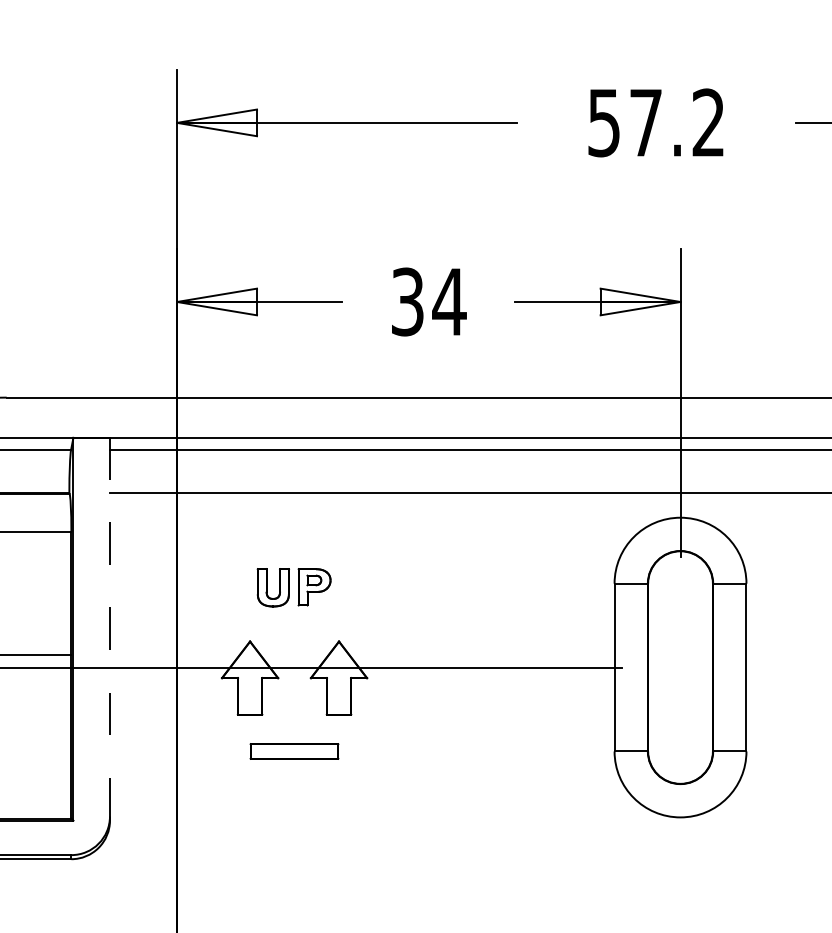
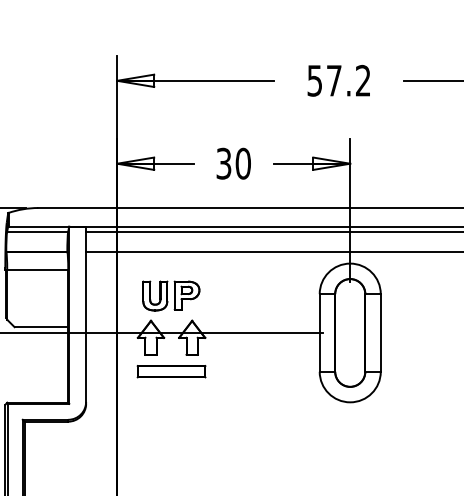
text: (449, 301) -> (243, 163), 34 -> 30
part: (294, 586) -> (171, 295), size x1.67
line: (110, 629) -> (86, 315), dashed -> solid
part: (294, 750) -> (171, 371), size x1.67

